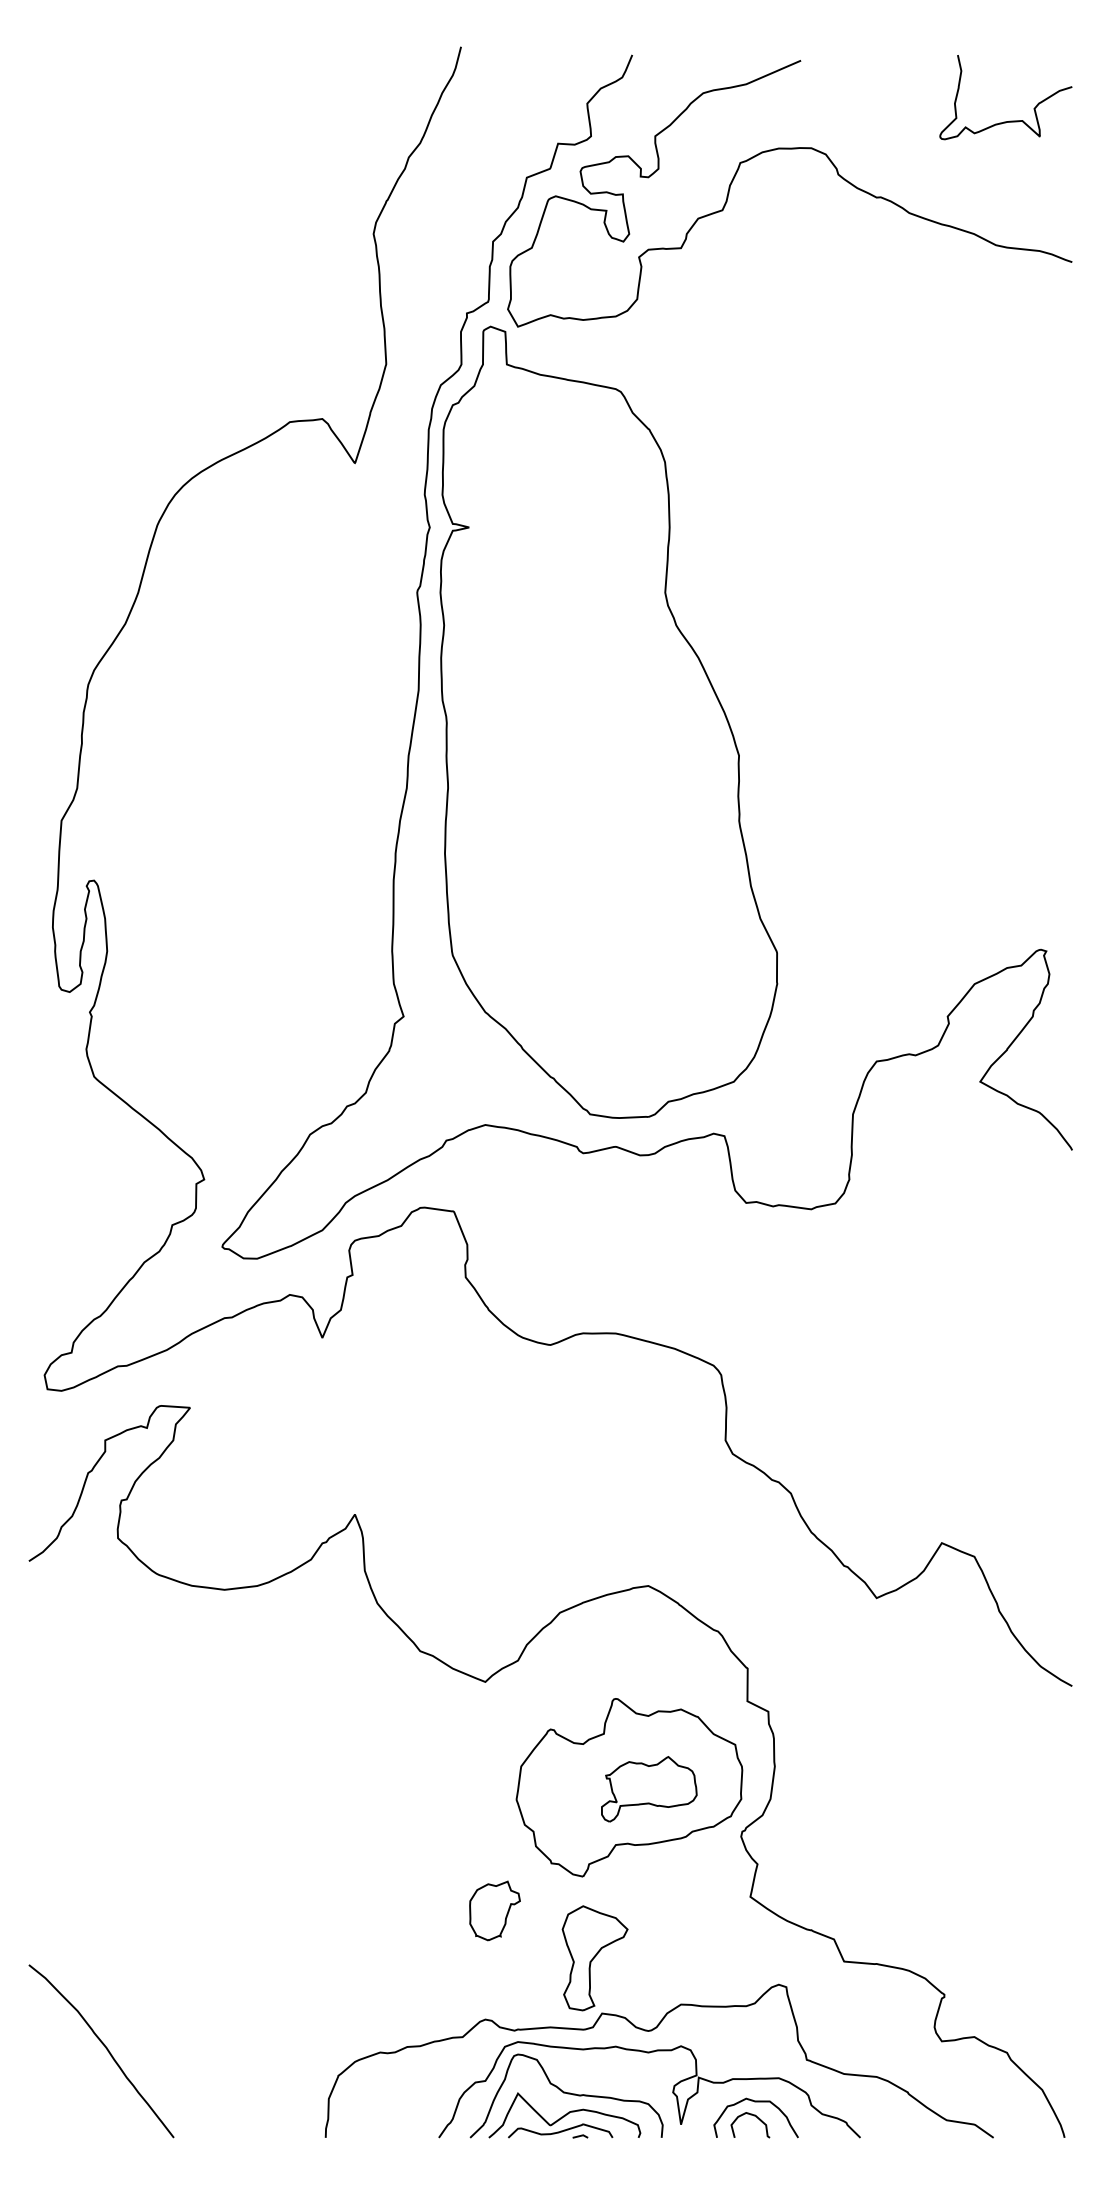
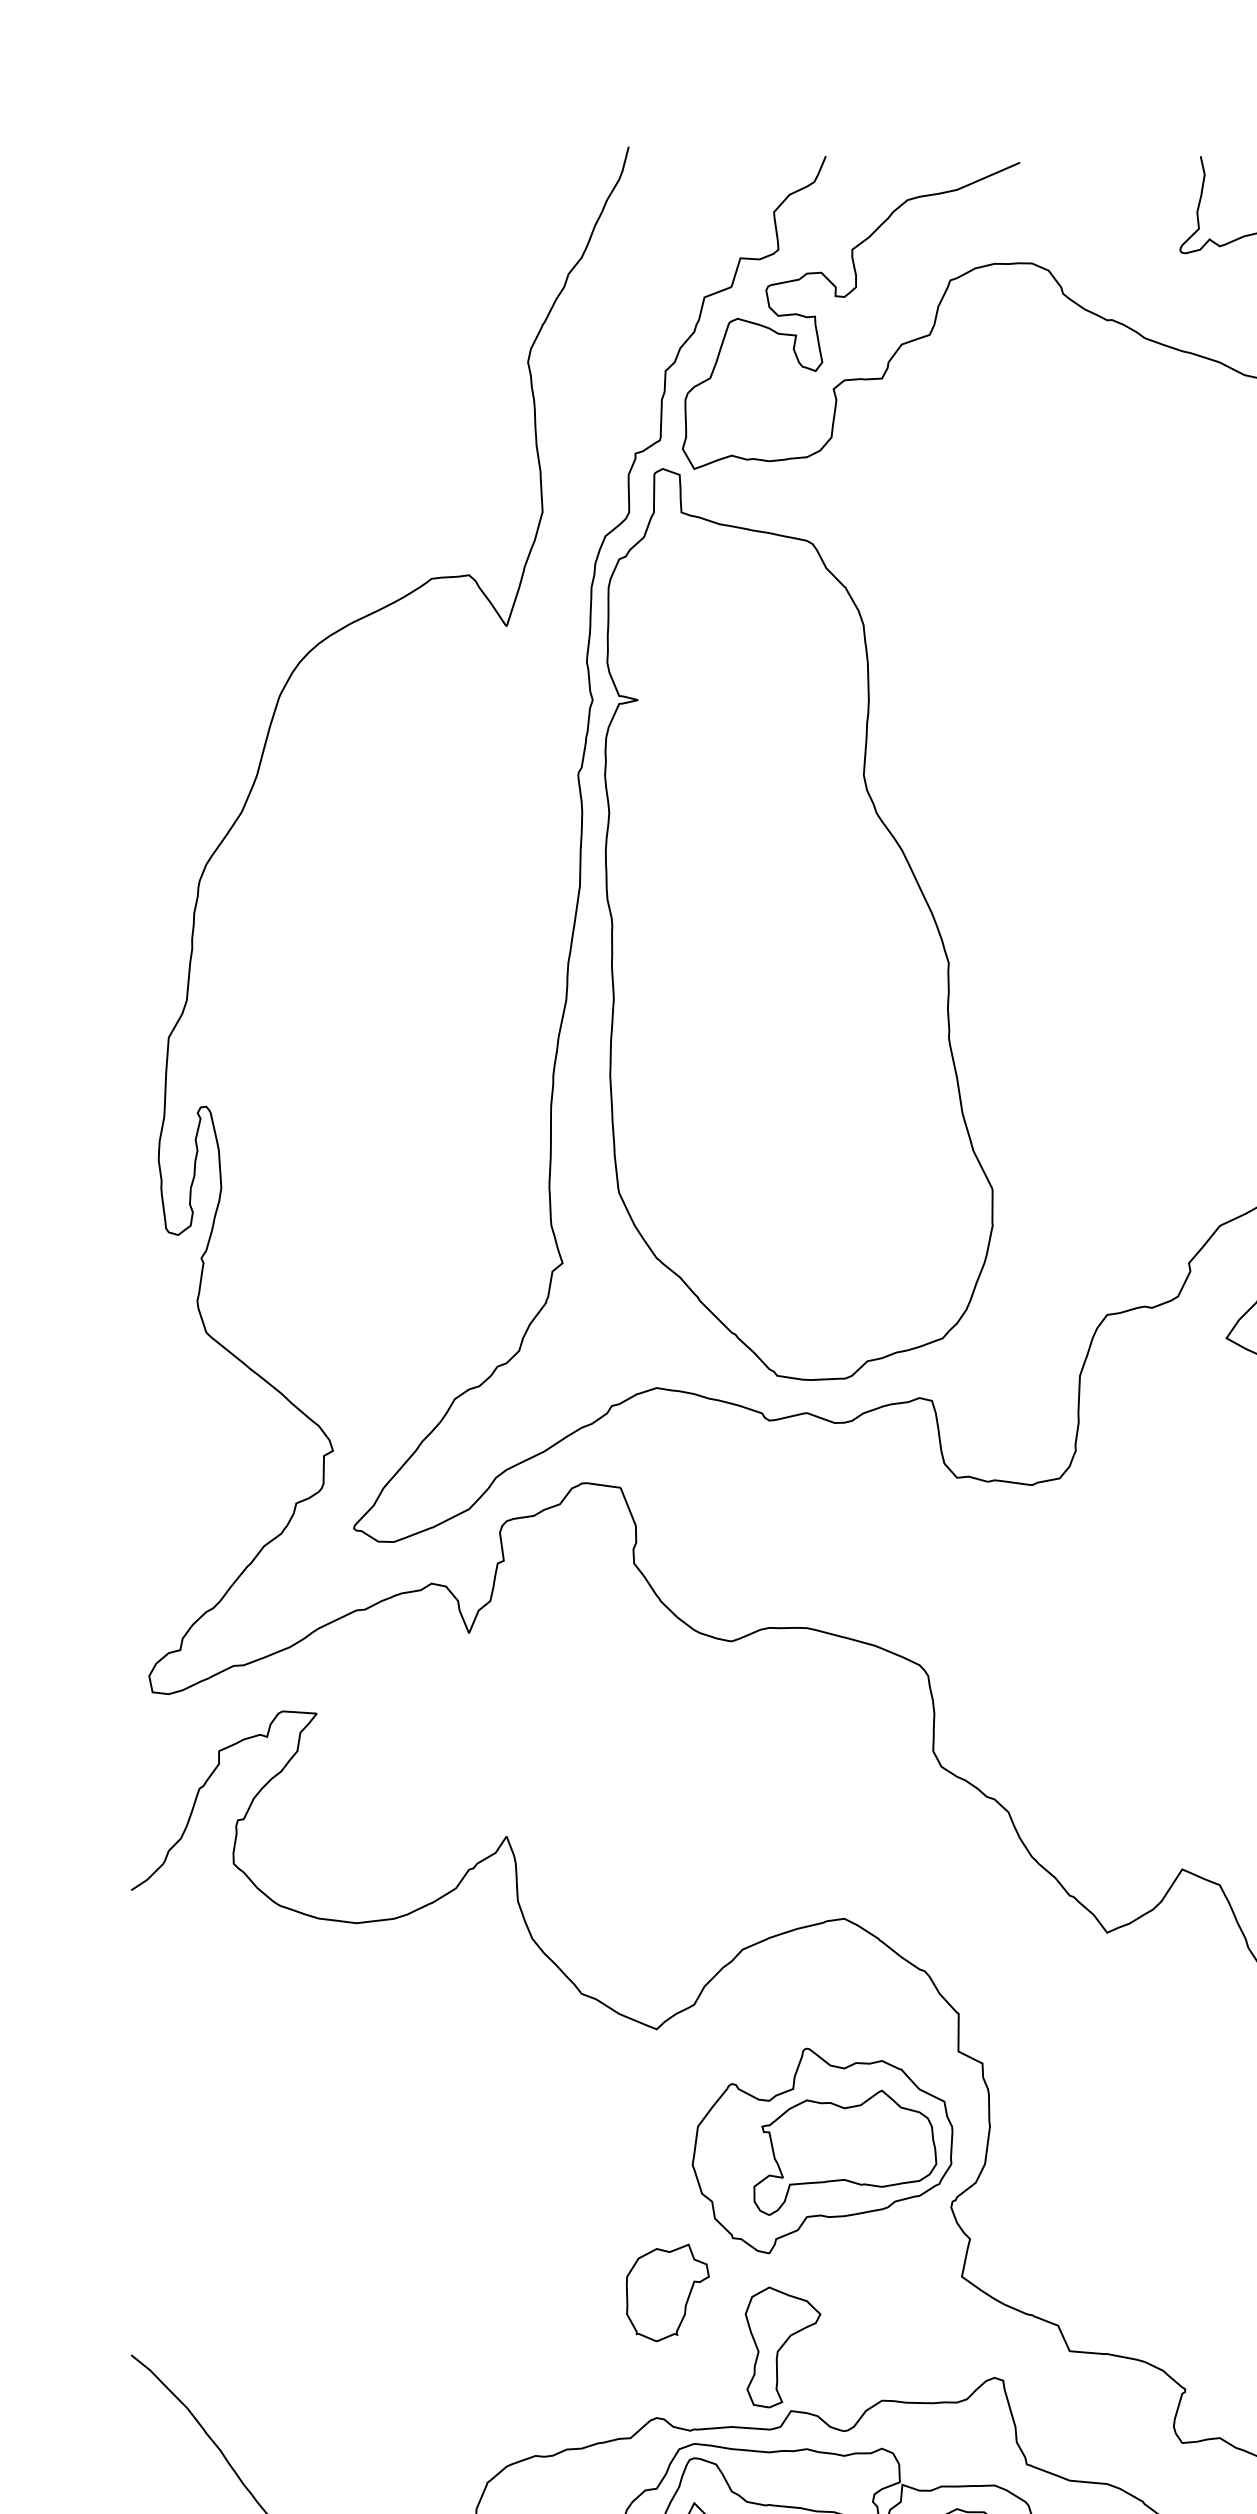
part: (649, 1789) -> (845, 2153), size x1.67
part: (494, 1910) -> (667, 2292), size x1.43

